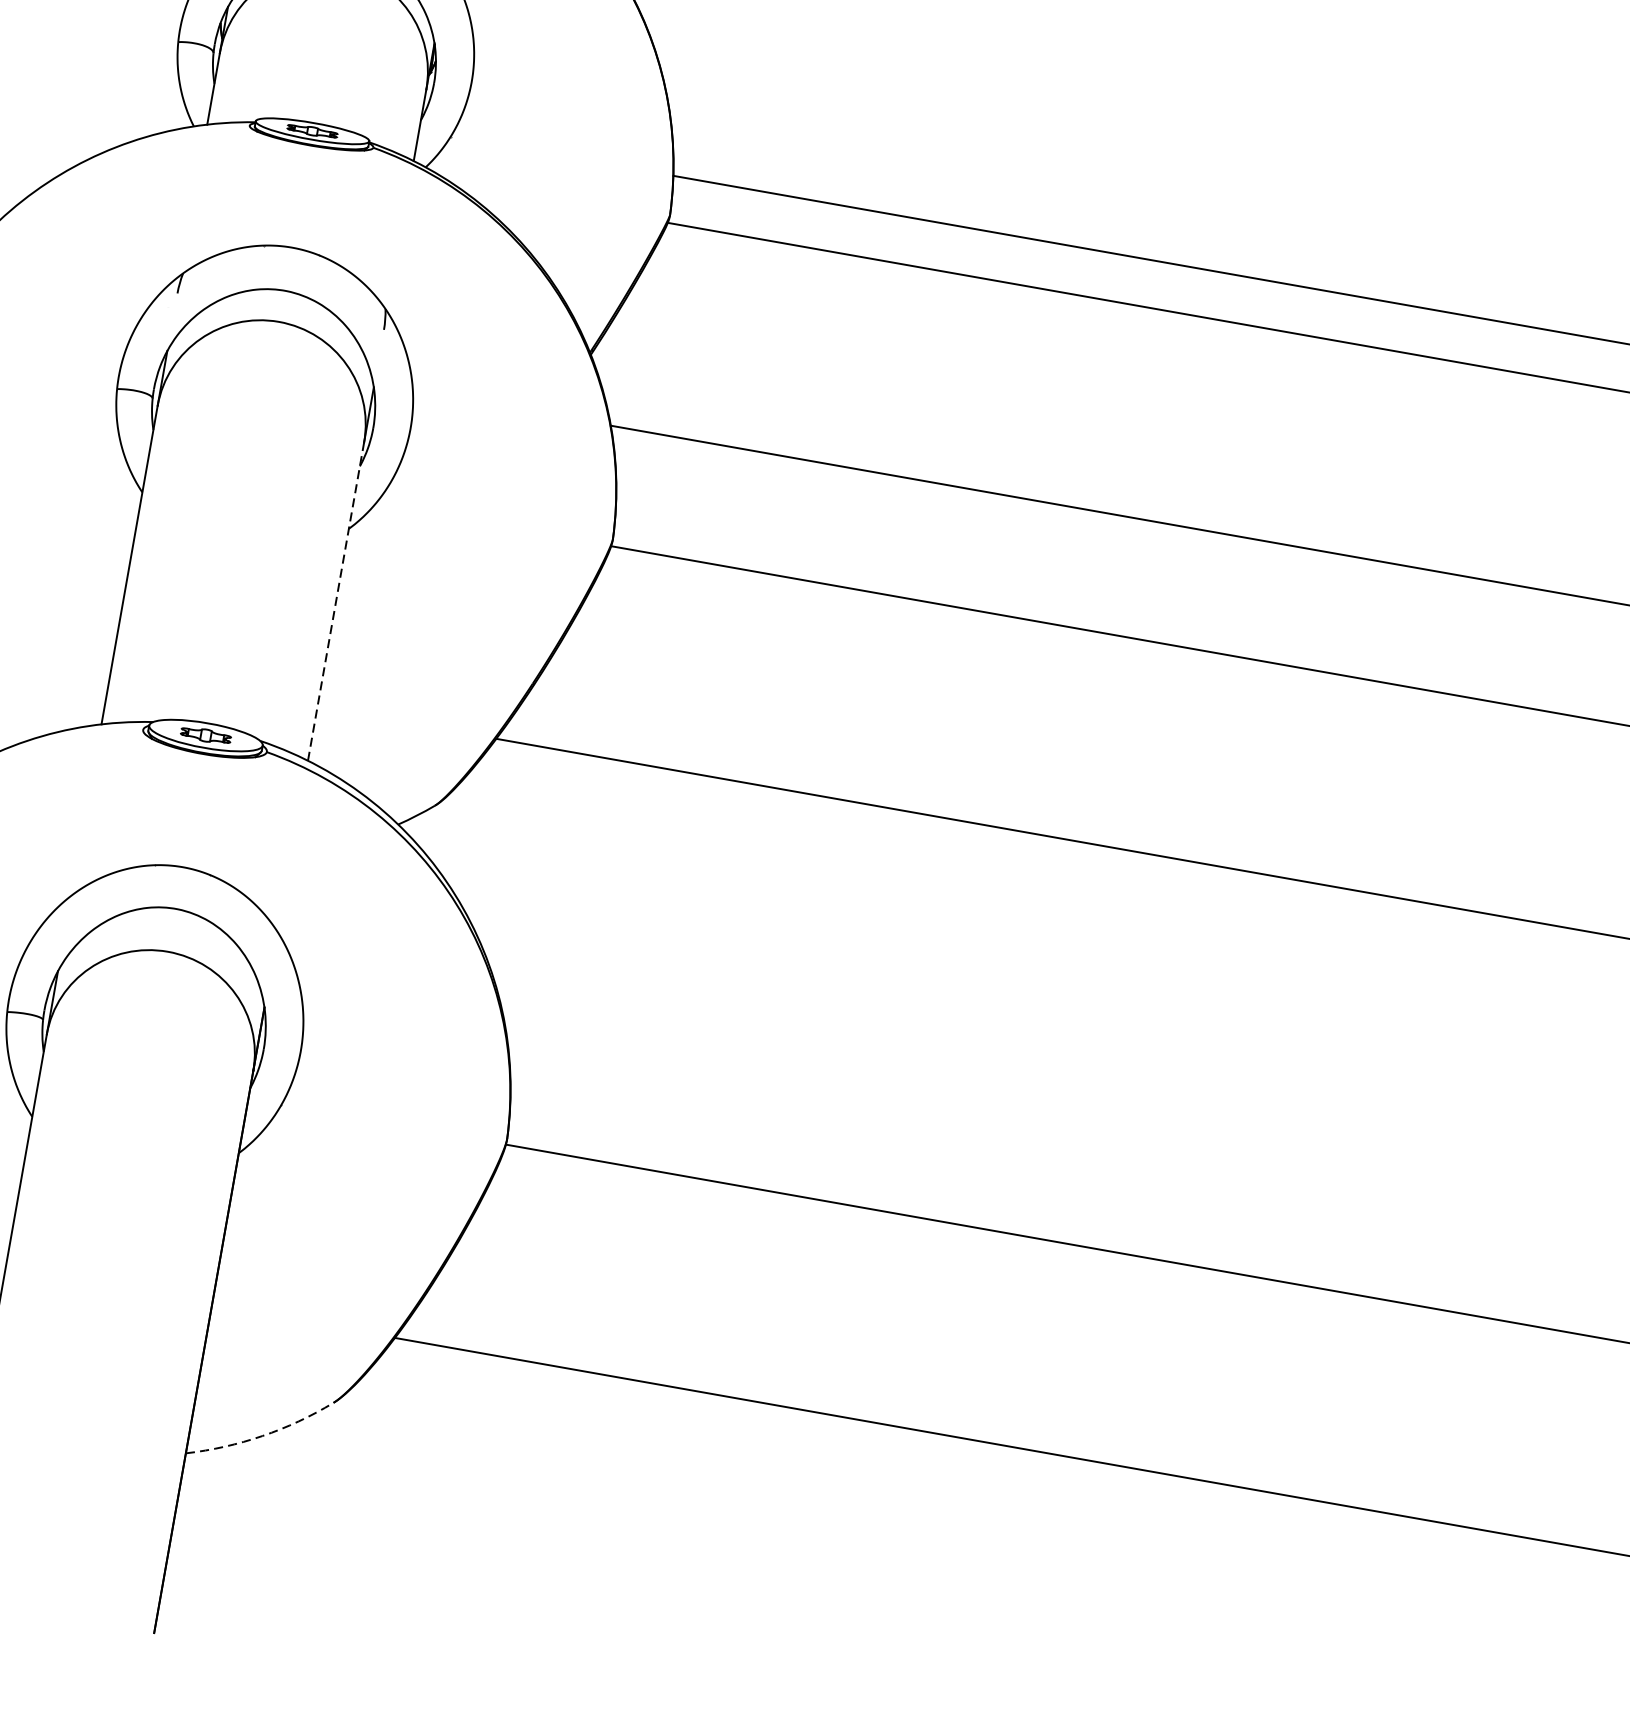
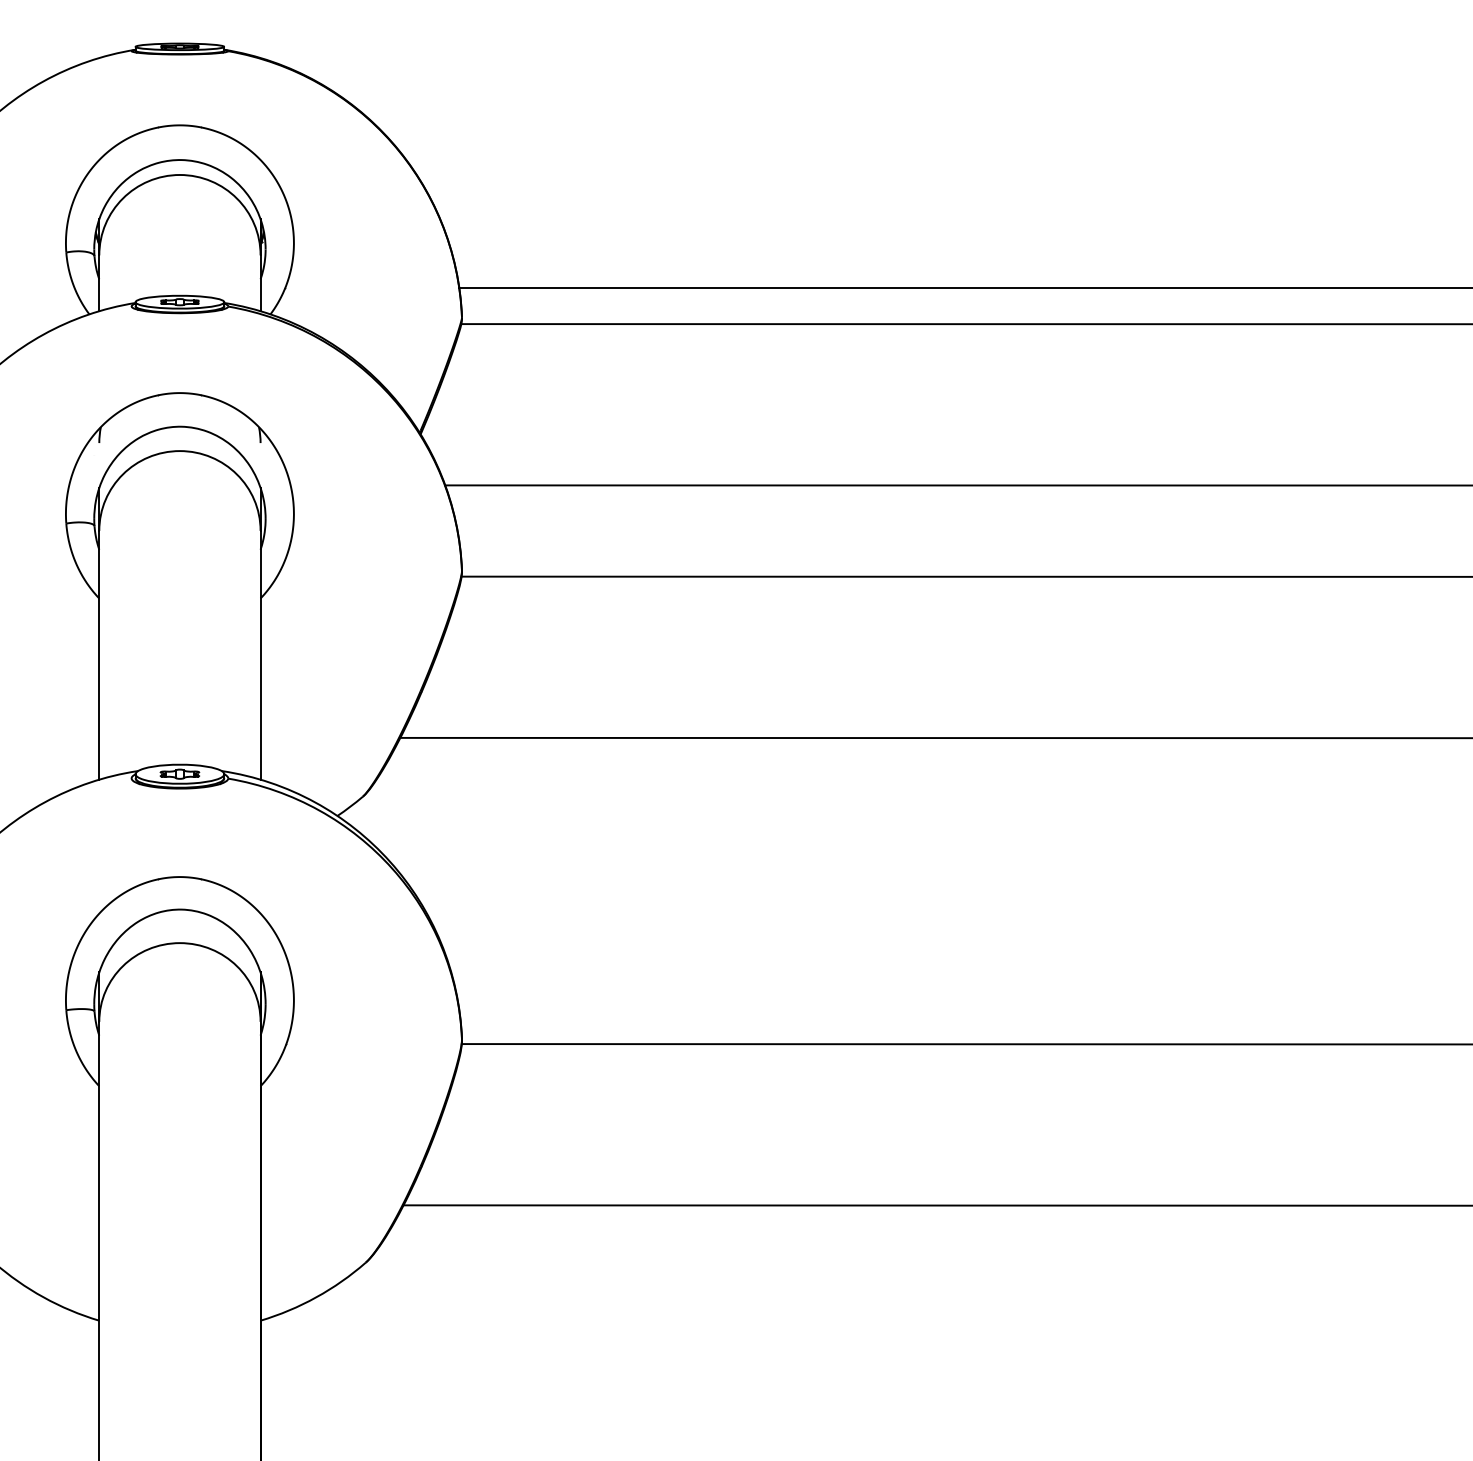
line: (336, 600) -> (260, 654), dashed -> solid
arc: (262, 1436) -> (316, 1297), dashed -> solid

